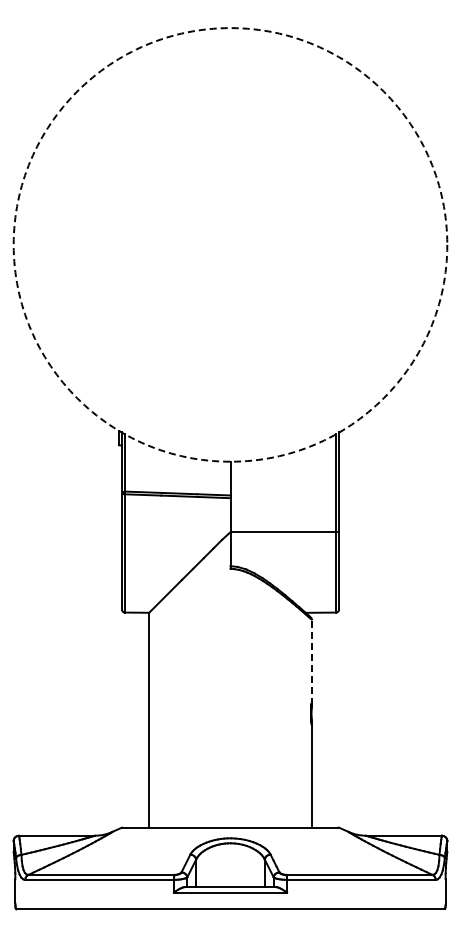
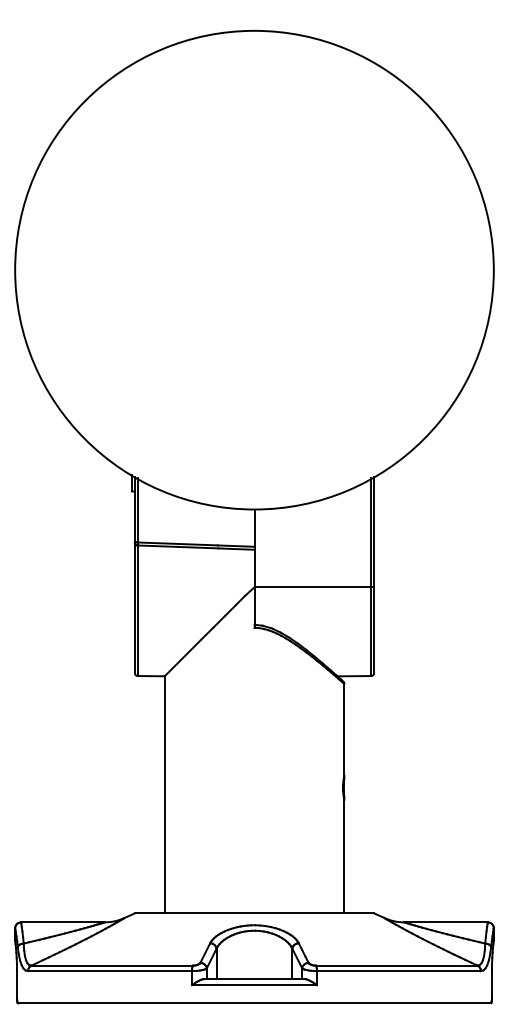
circle: (230, 244) -> (254, 269), dashed -> solid
line: (311, 662) -> (343, 731), dashed -> solid

